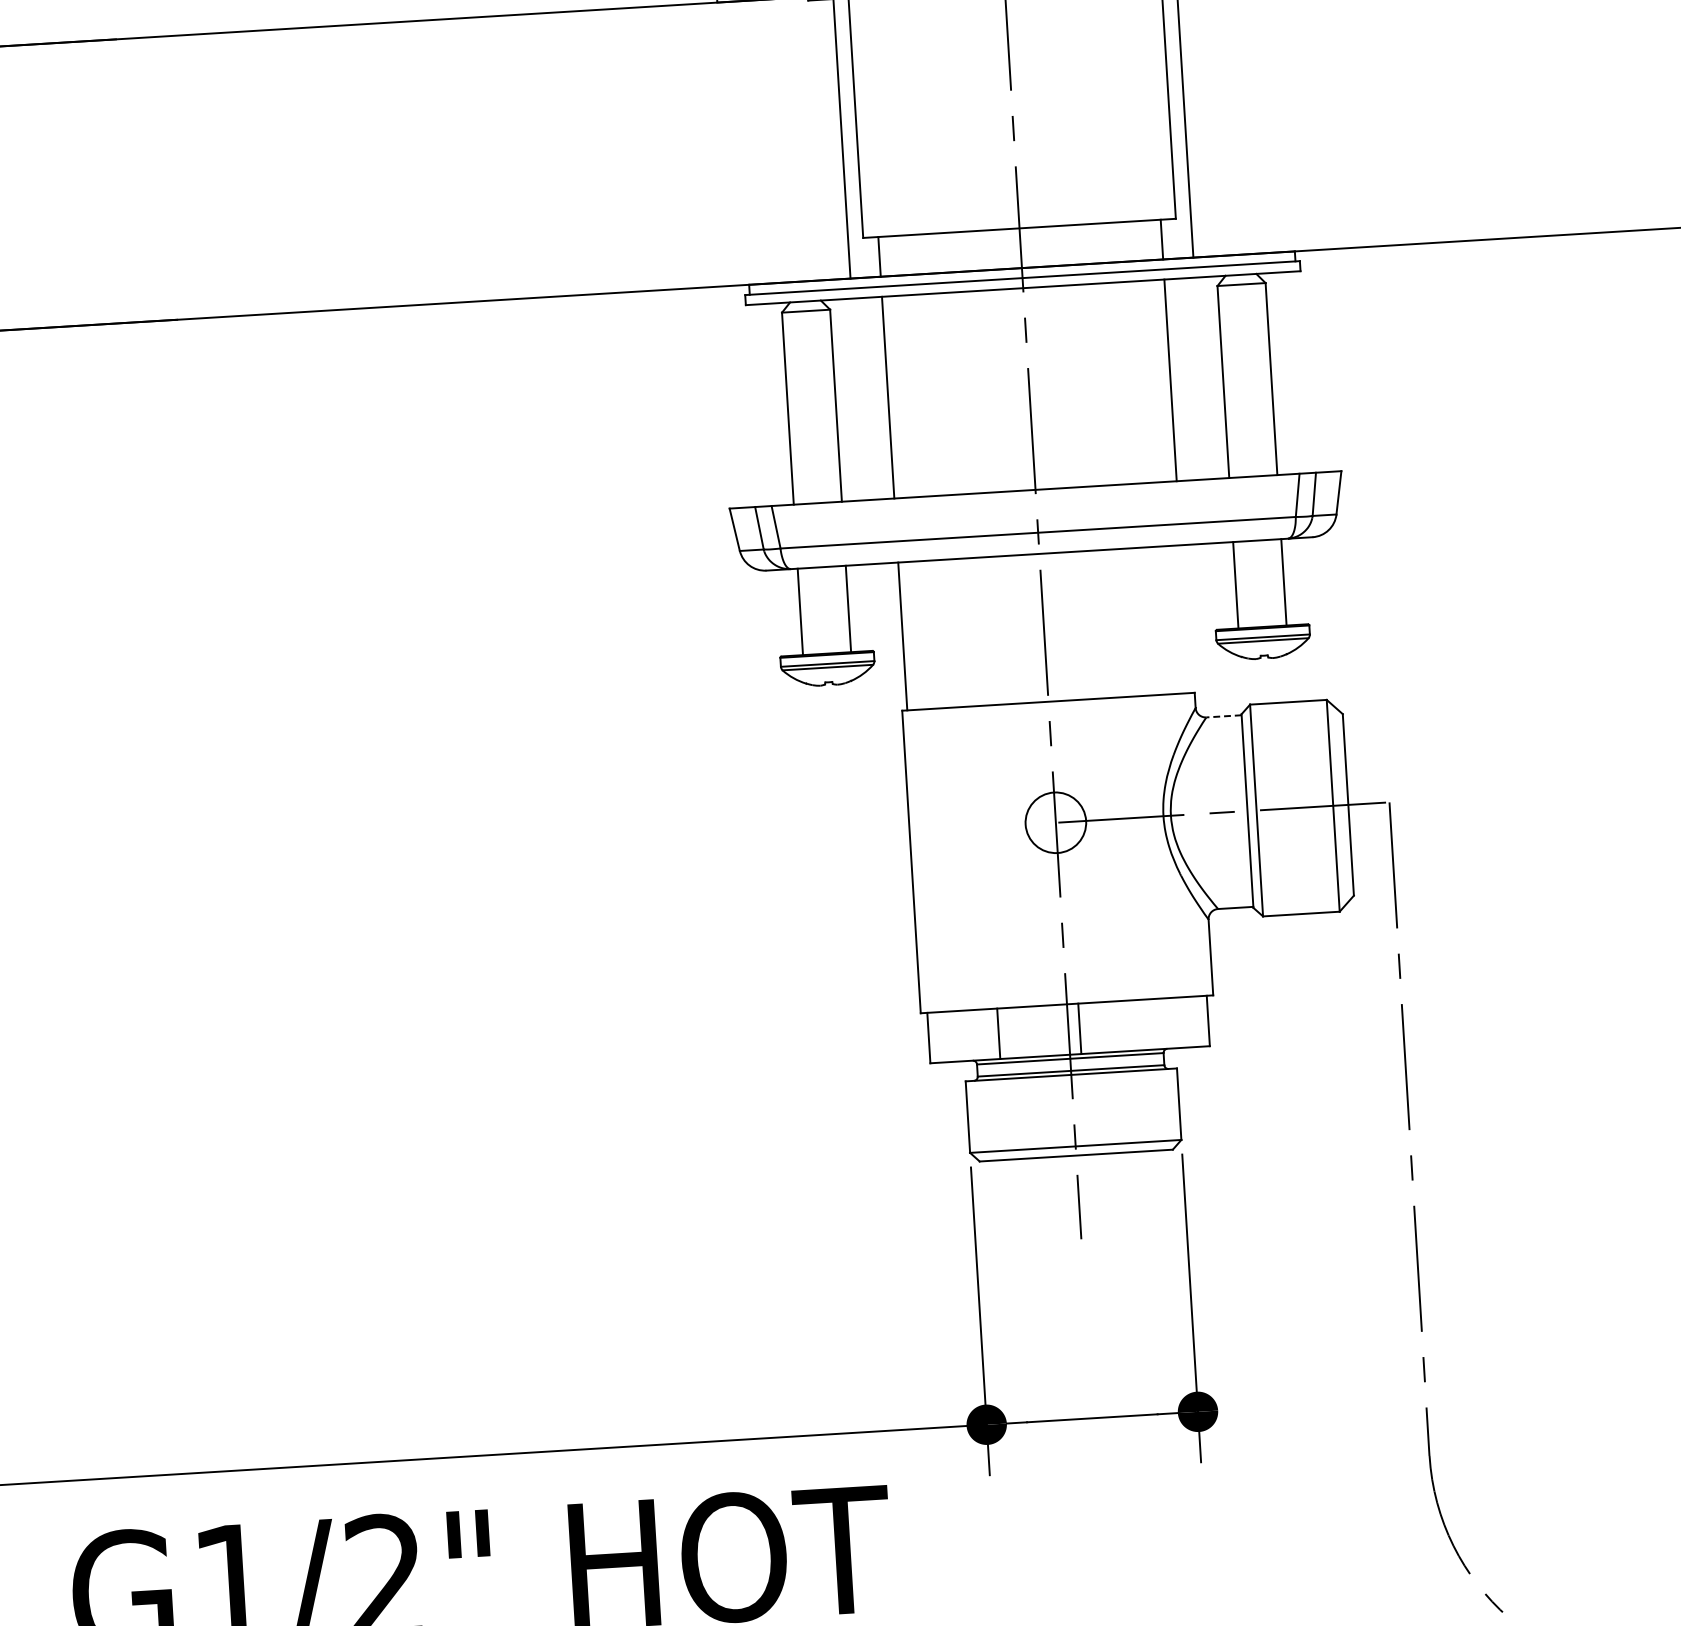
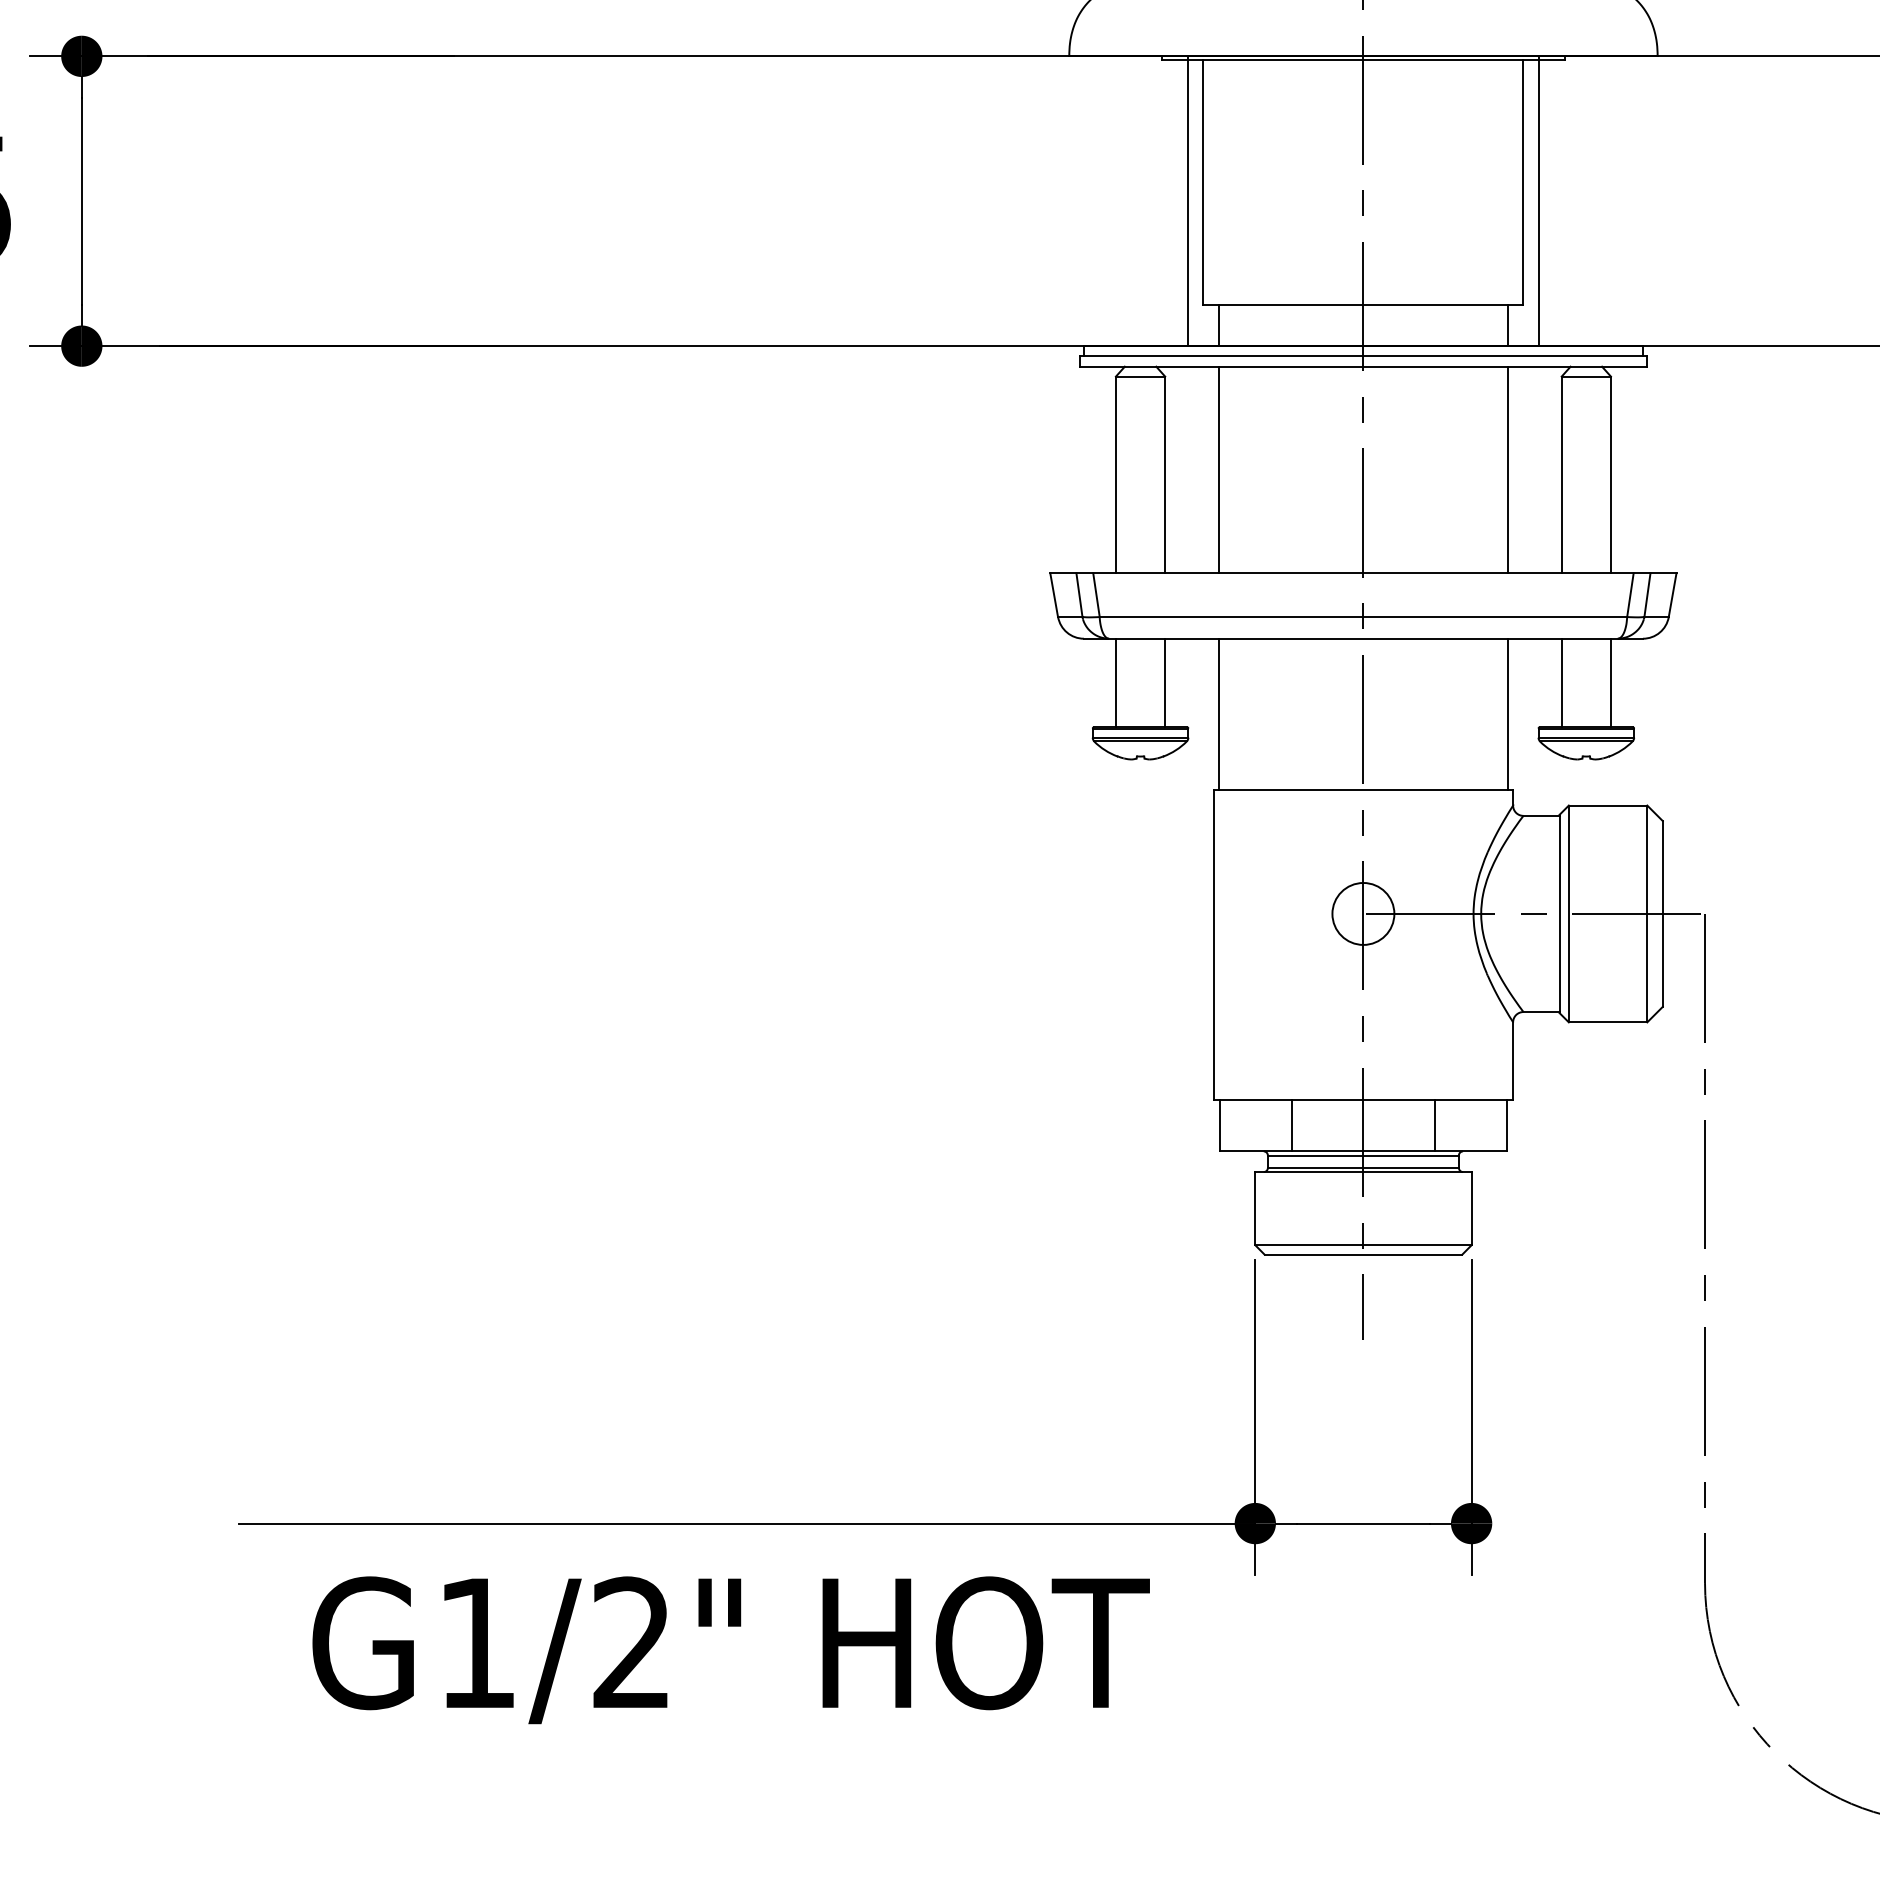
line: (1184, 619) -> (1507, 714), added
line: (1223, 715) -> (1541, 815), dashed -> solid
line: (1079, 1028) -> (1434, 1125), moved

